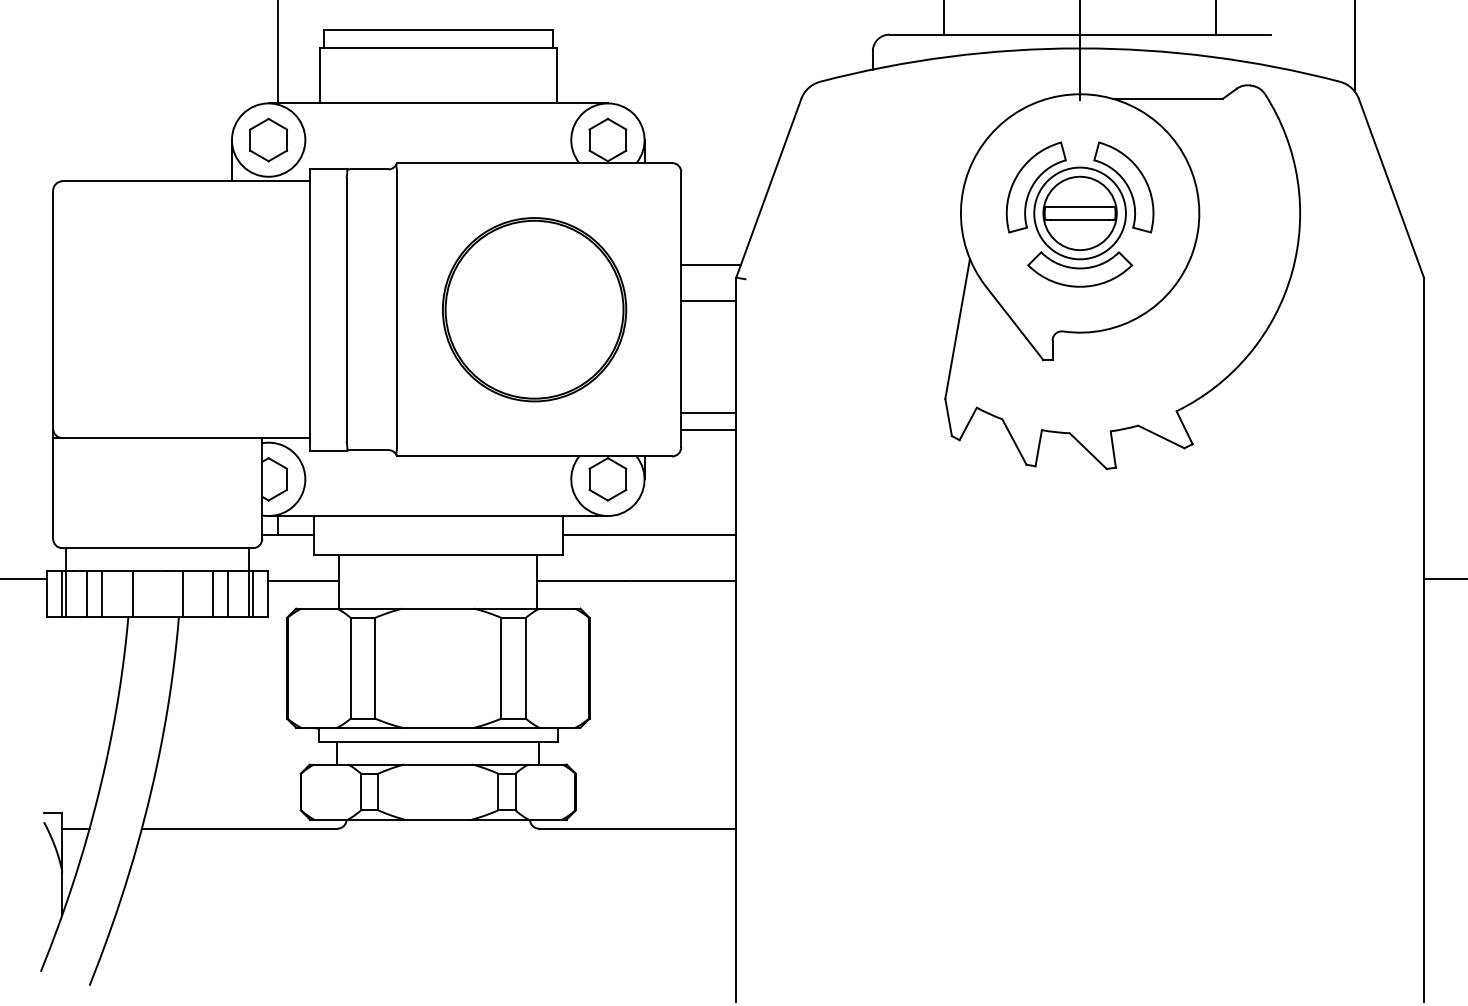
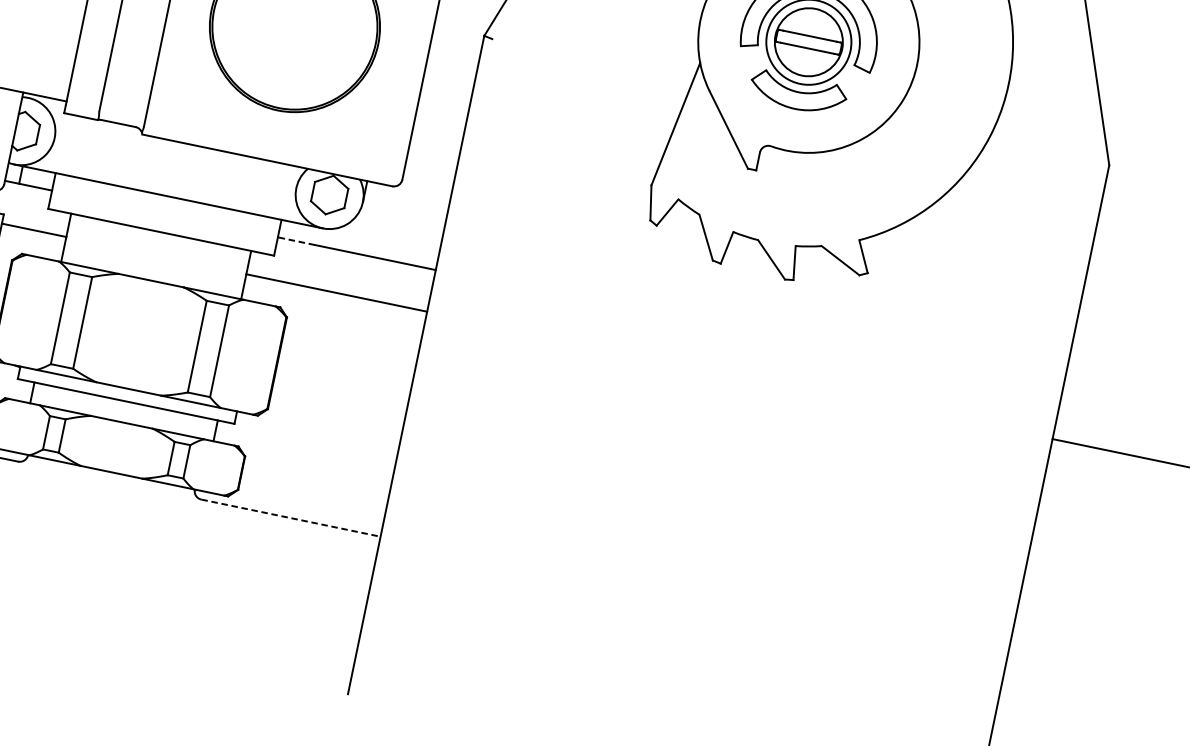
line: (710, 264) -> (463, 19), removed
line: (708, 301) -> (454, 52), removed
line: (708, 412) -> (433, 153), removed
line: (708, 429) -> (430, 168), removed
line: (582, 535) -> (296, 241), solid -> dashed
line: (637, 828) -> (290, 517), solid -> dashed

